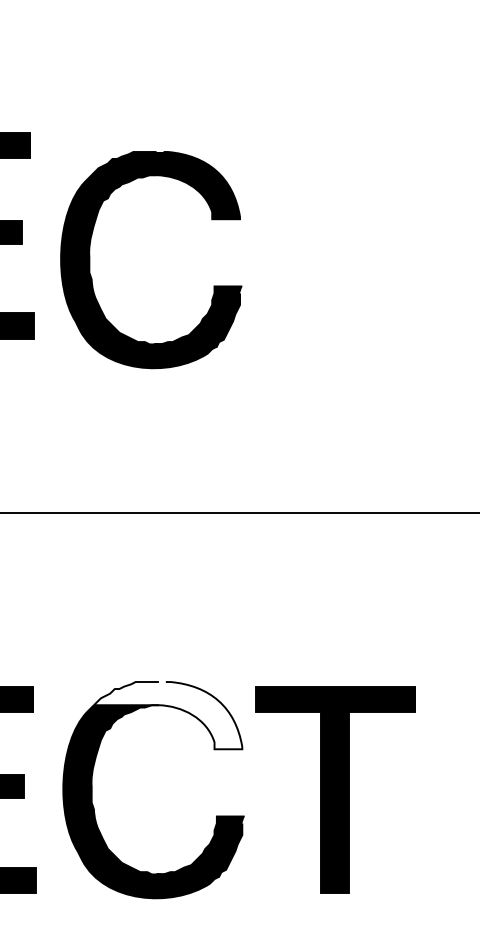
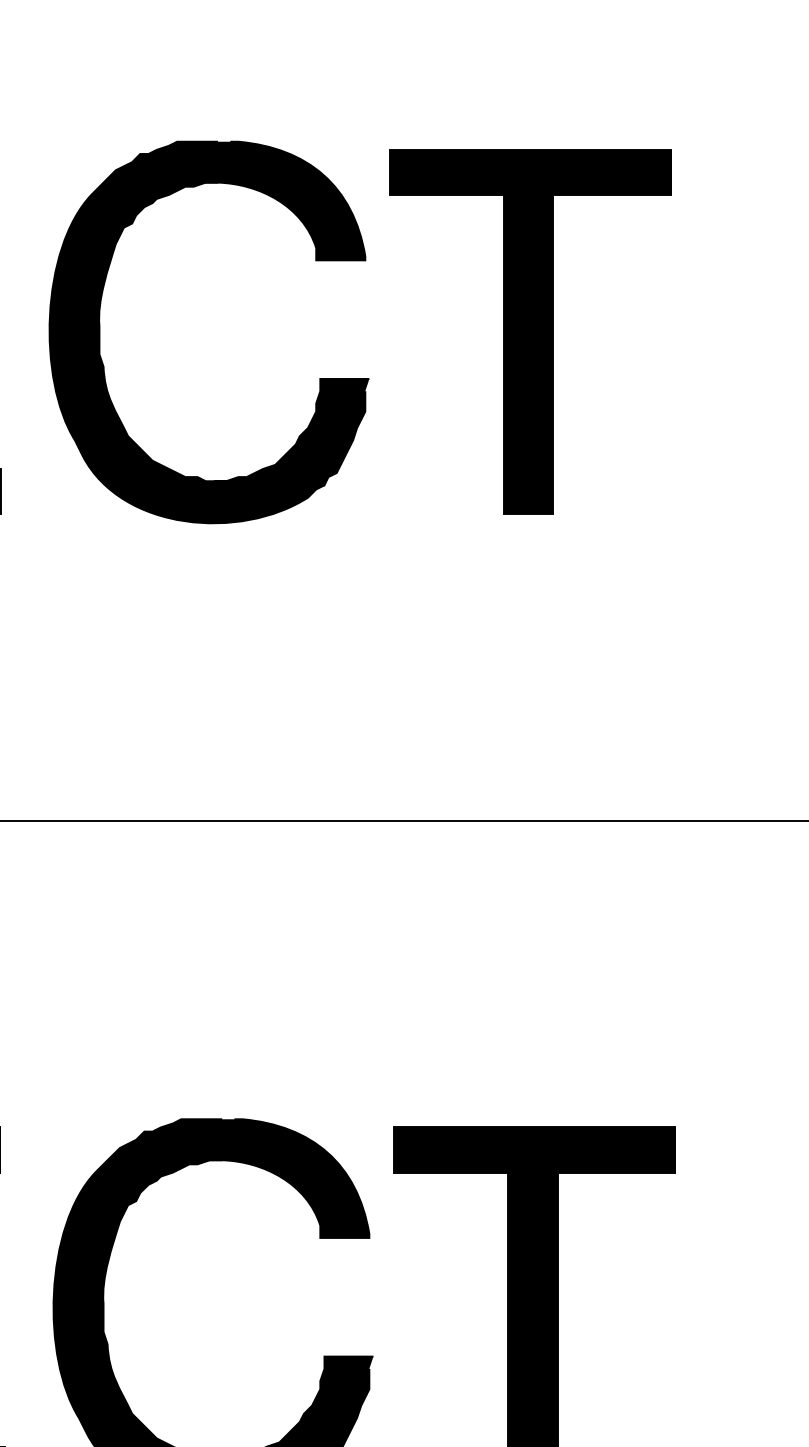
part: (333, 235) -> (530, 331), added
part: (90, 260) -> (101, 333), moved
fill: (167, 715) -> (237, 1178), added

